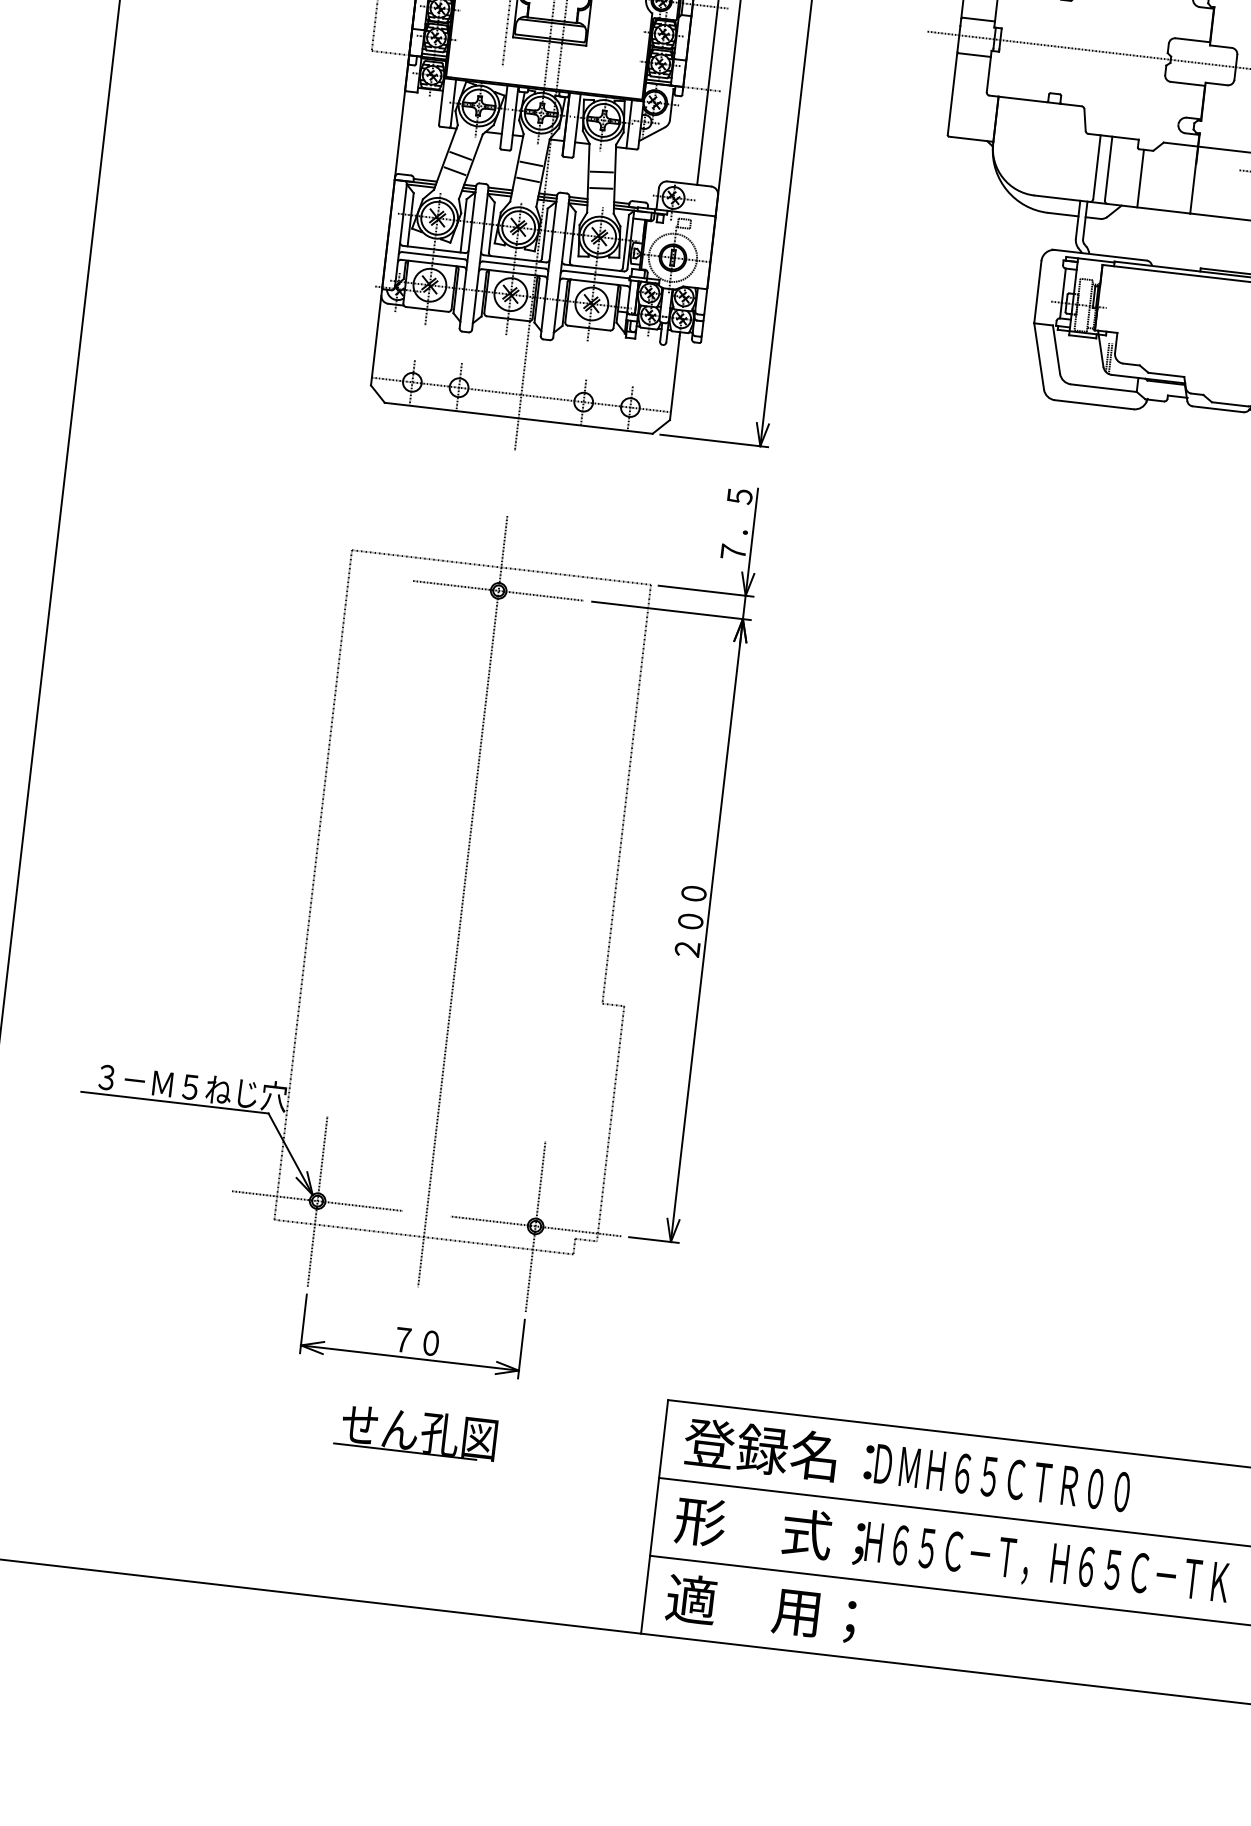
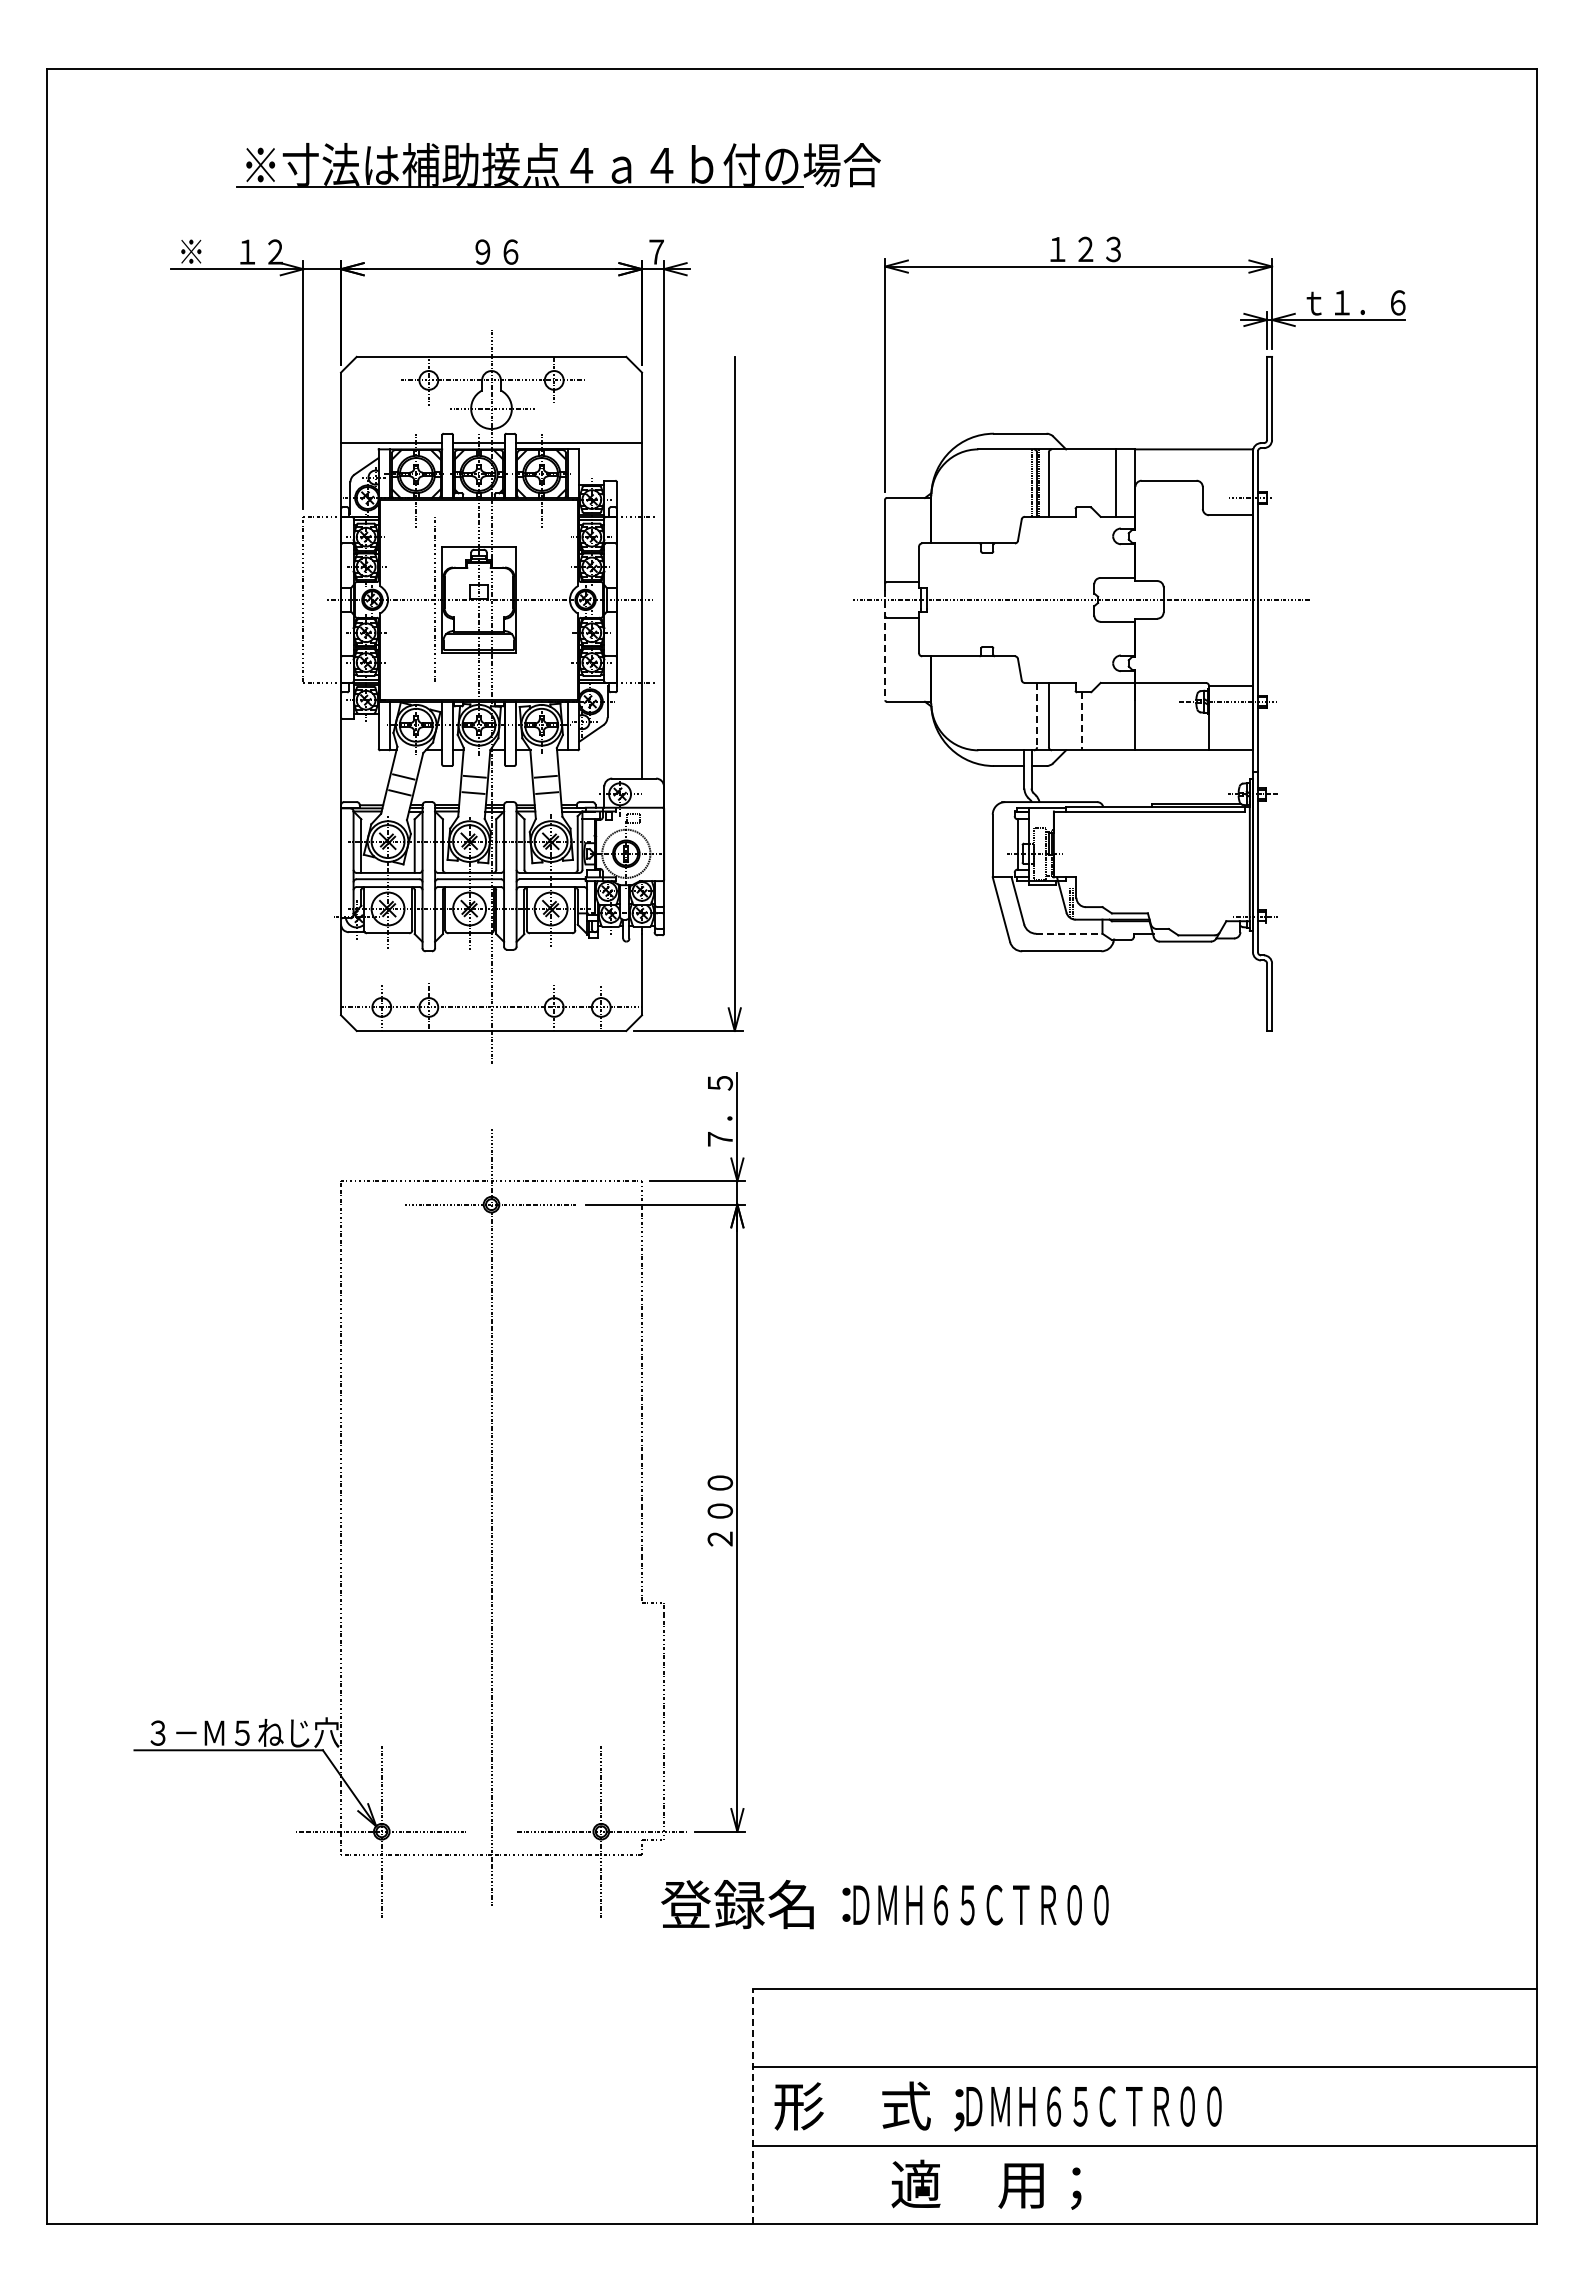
line: (954, 80) -> (885, 645), solid -> dashed
line: (1097, 167) -> (1037, 715), solid -> dashed
line: (1140, 178) -> (1081, 721), solid -> dashed
line: (1104, 387) -> (1069, 933), solid -> dashed
part: (412, 1336) -> (491, 1955), removed
part: (415, 1431) -> (505, 2049), removed
text: (906, 1466) -> (884, 1904), moved
line: (654, 1516) -> (752, 2106), solid -> dashed
text: (1047, 1564) -> (1148, 2108), Ｈ６５Ｃ－Ｔ，Ｈ６５Ｃ－ＴＫ -> ＤＭＨ６５ＣＴＲ００
text: (761, 1607) -> (986, 2184), moved

